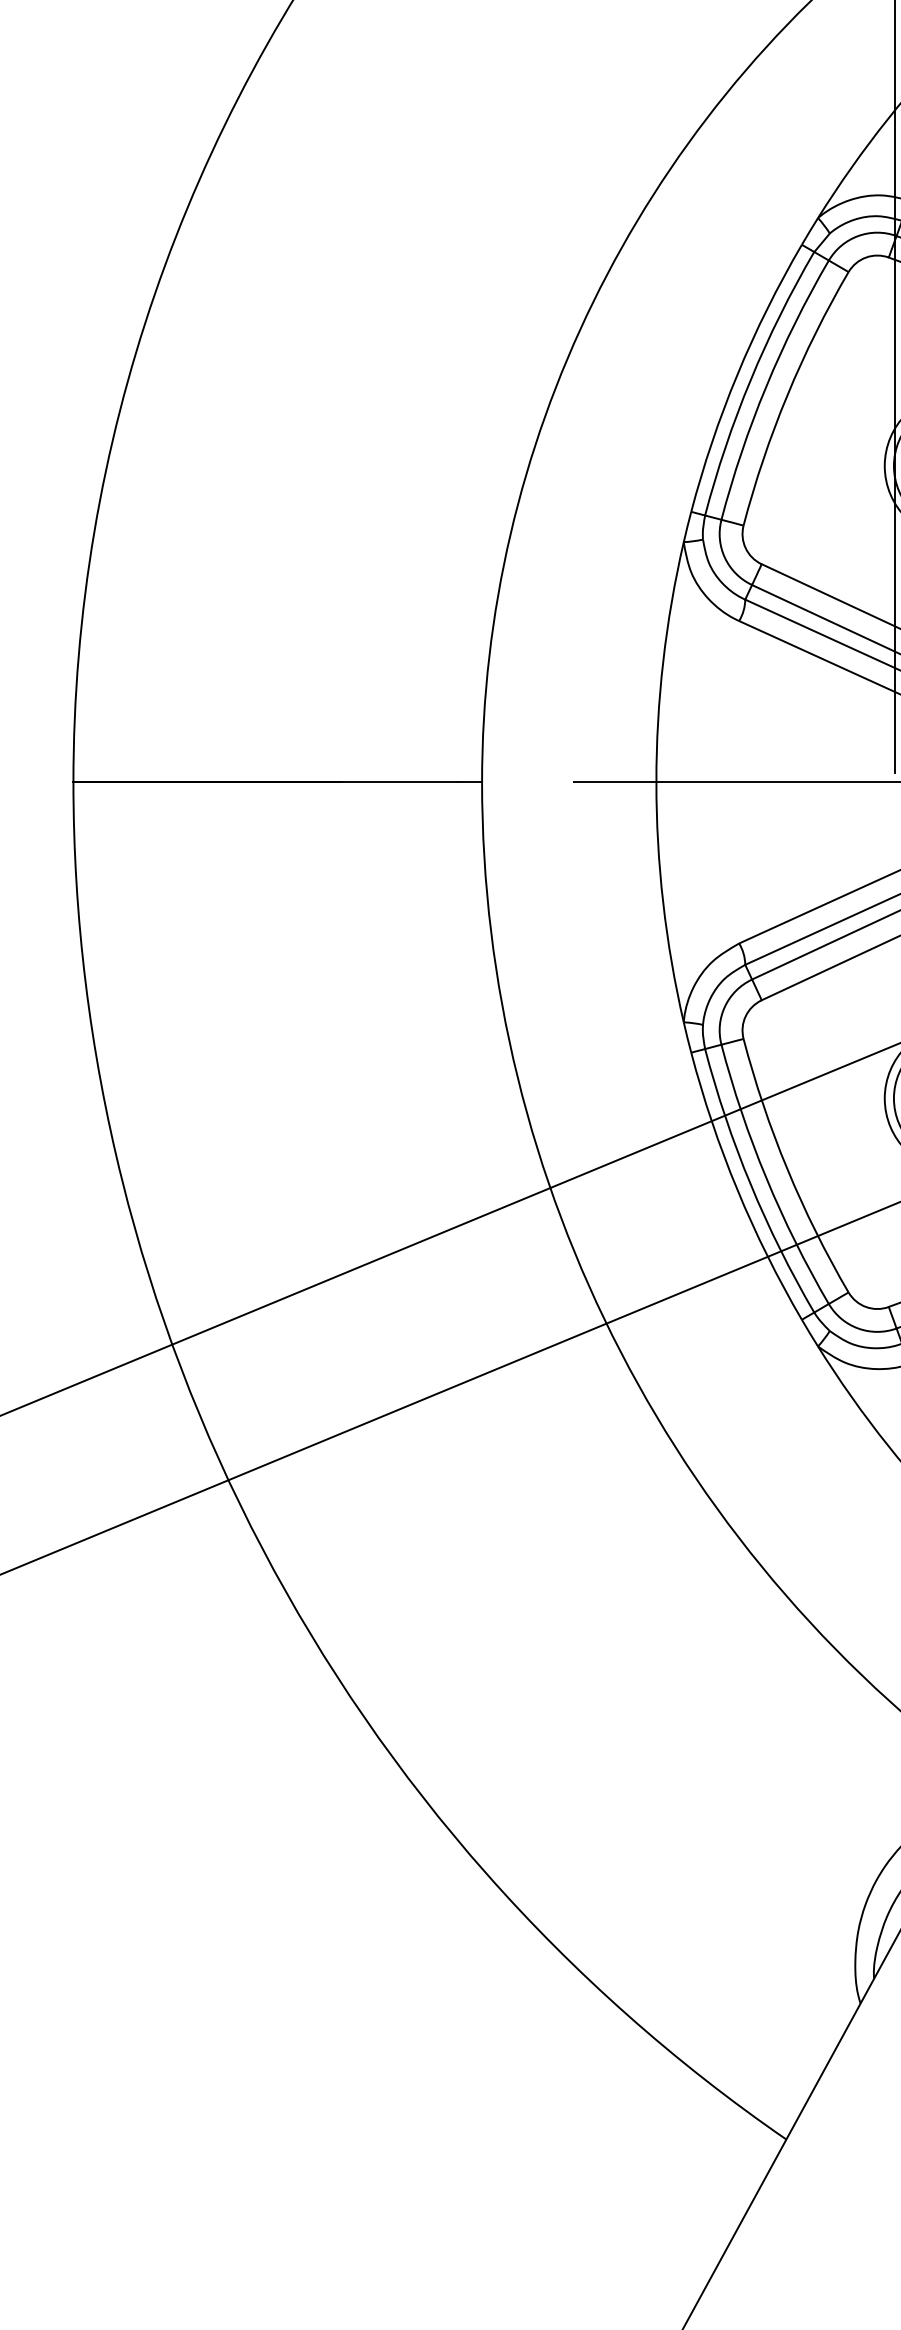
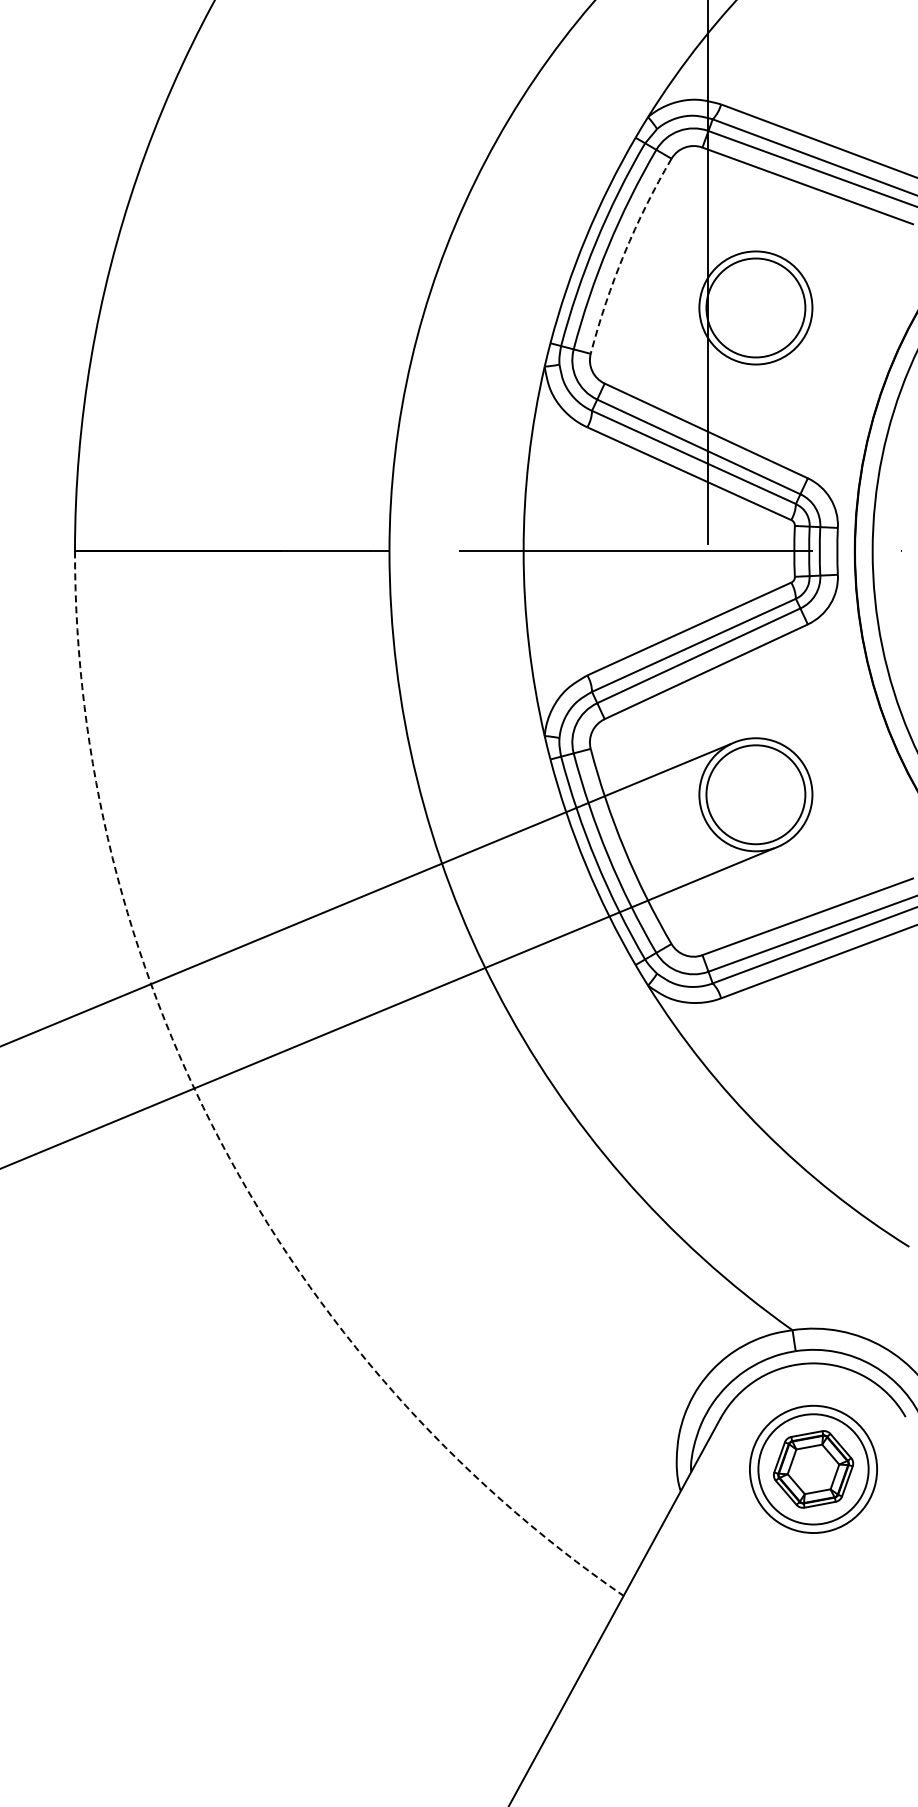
arc: (787, 395) -> (624, 253), solid -> dashed
arc: (262, 1549) -> (220, 1141), solid -> dashed

